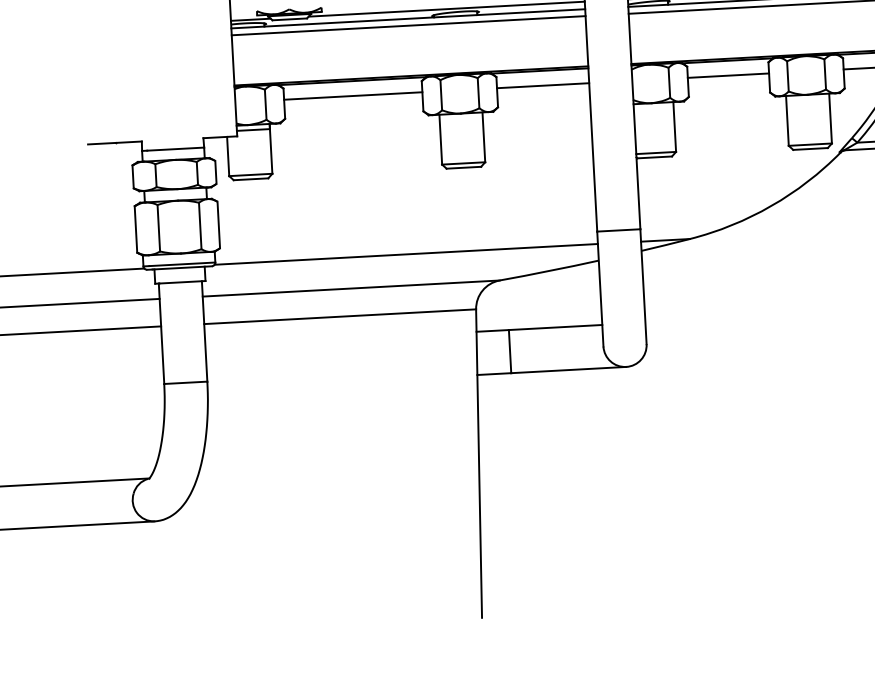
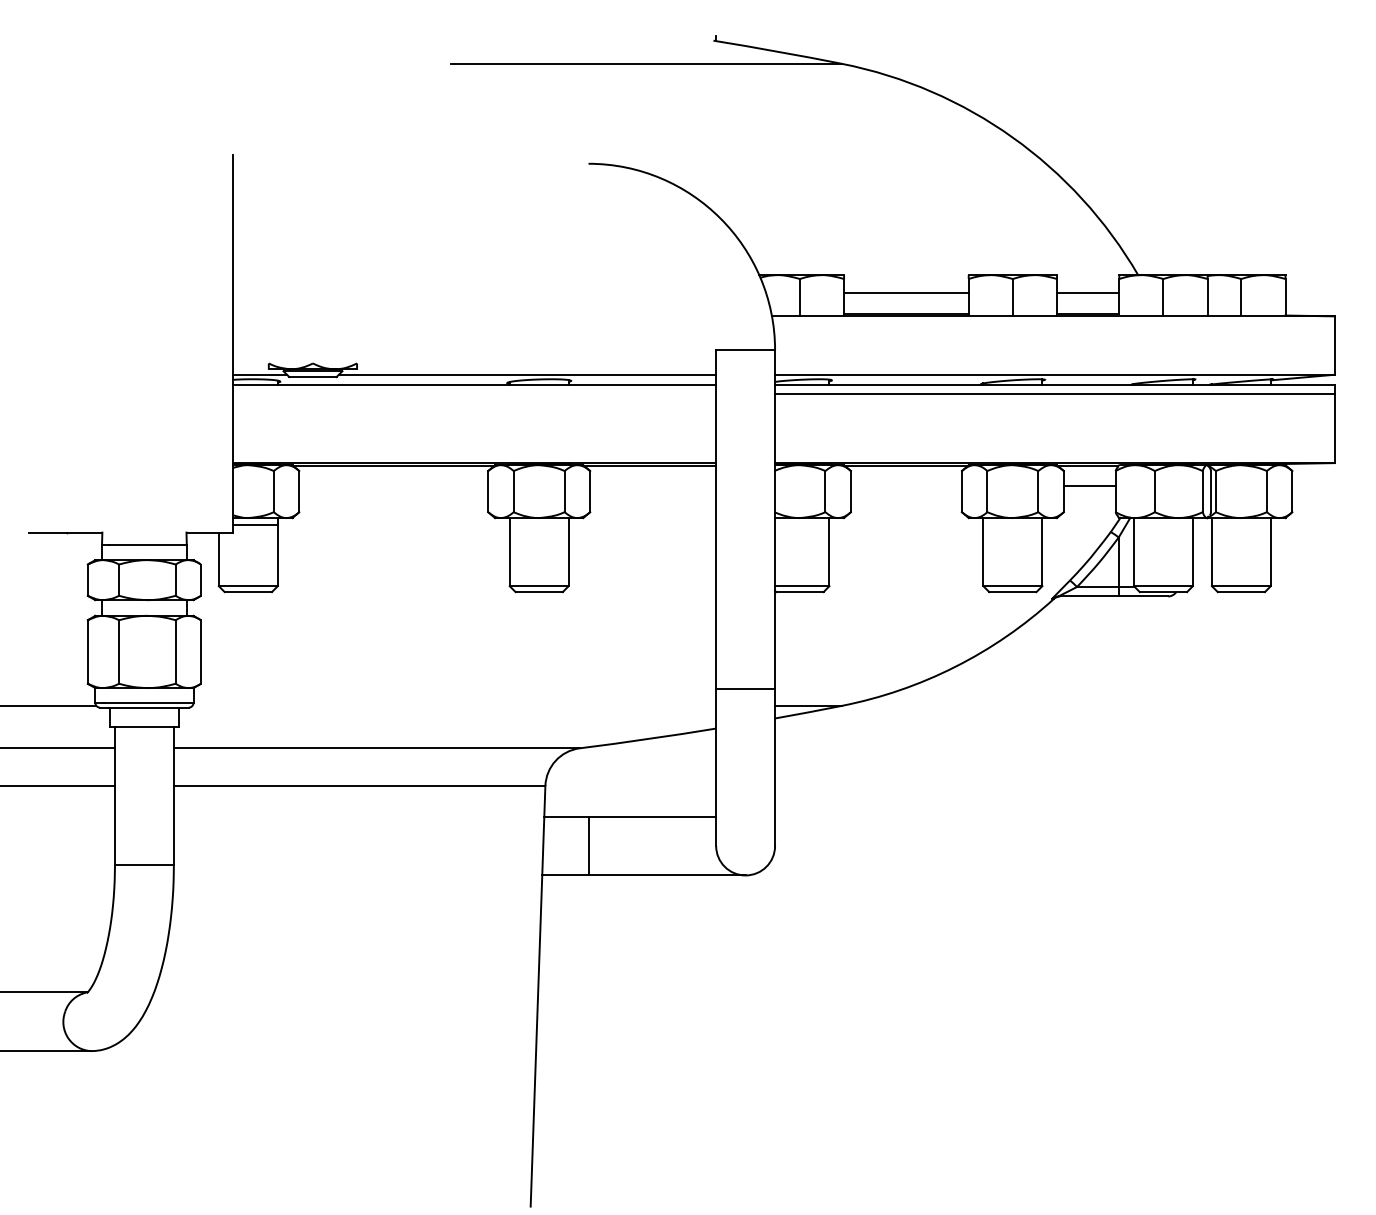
line: (408, 25) -> (474, 394), removed
line: (727, 75) -> (905, 486), removed
line: (543, 85) -> (653, 486), removed
line: (353, 96) -> (393, 486), removed
line: (406, 254) -> (454, 705), removed

